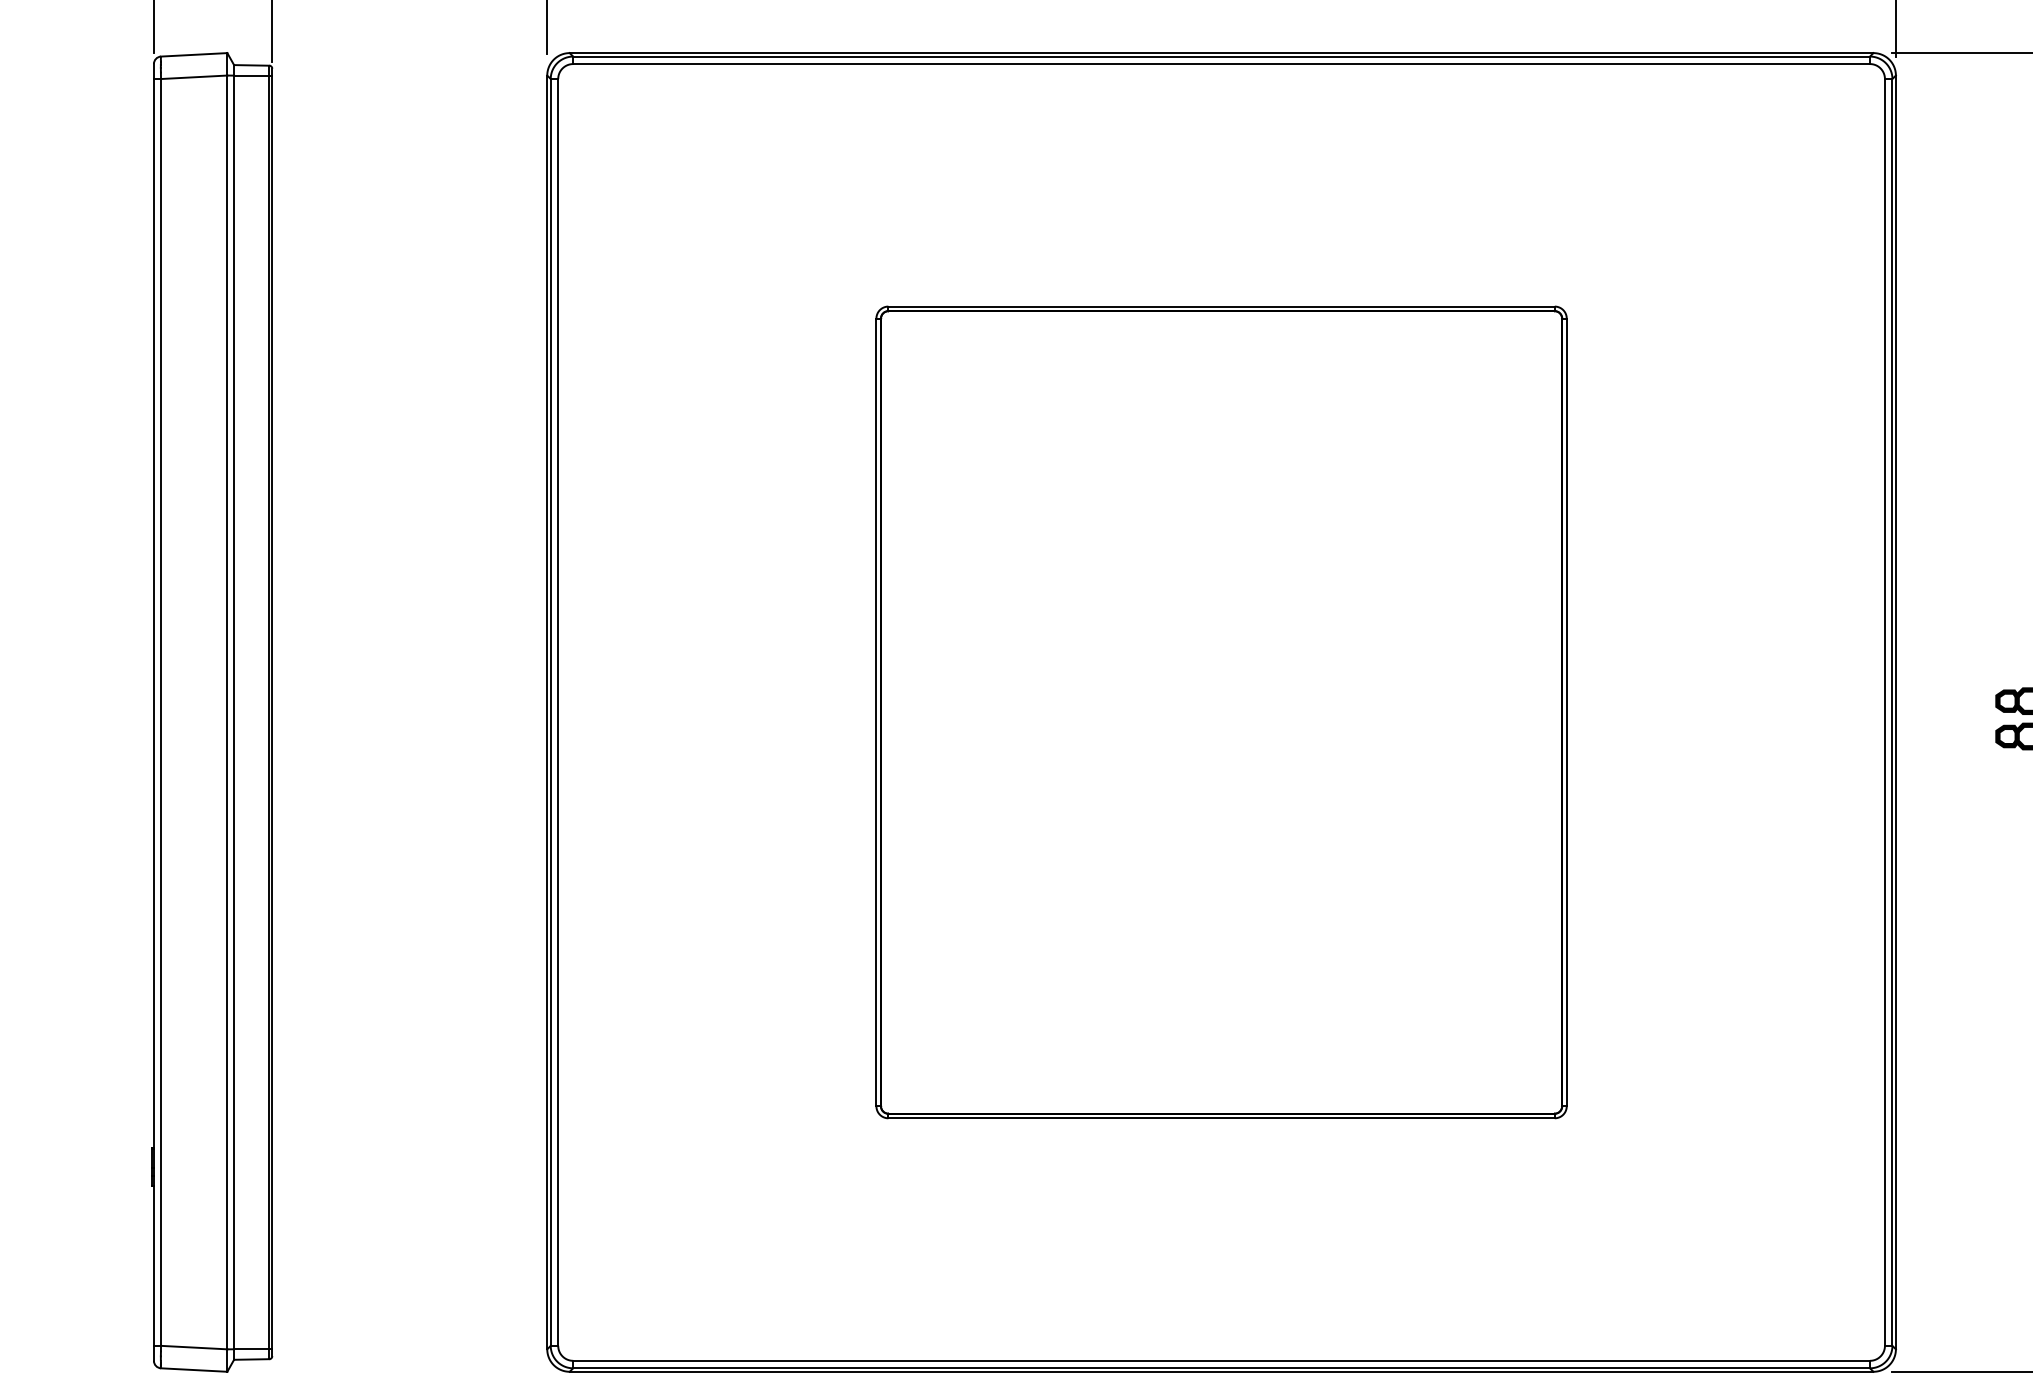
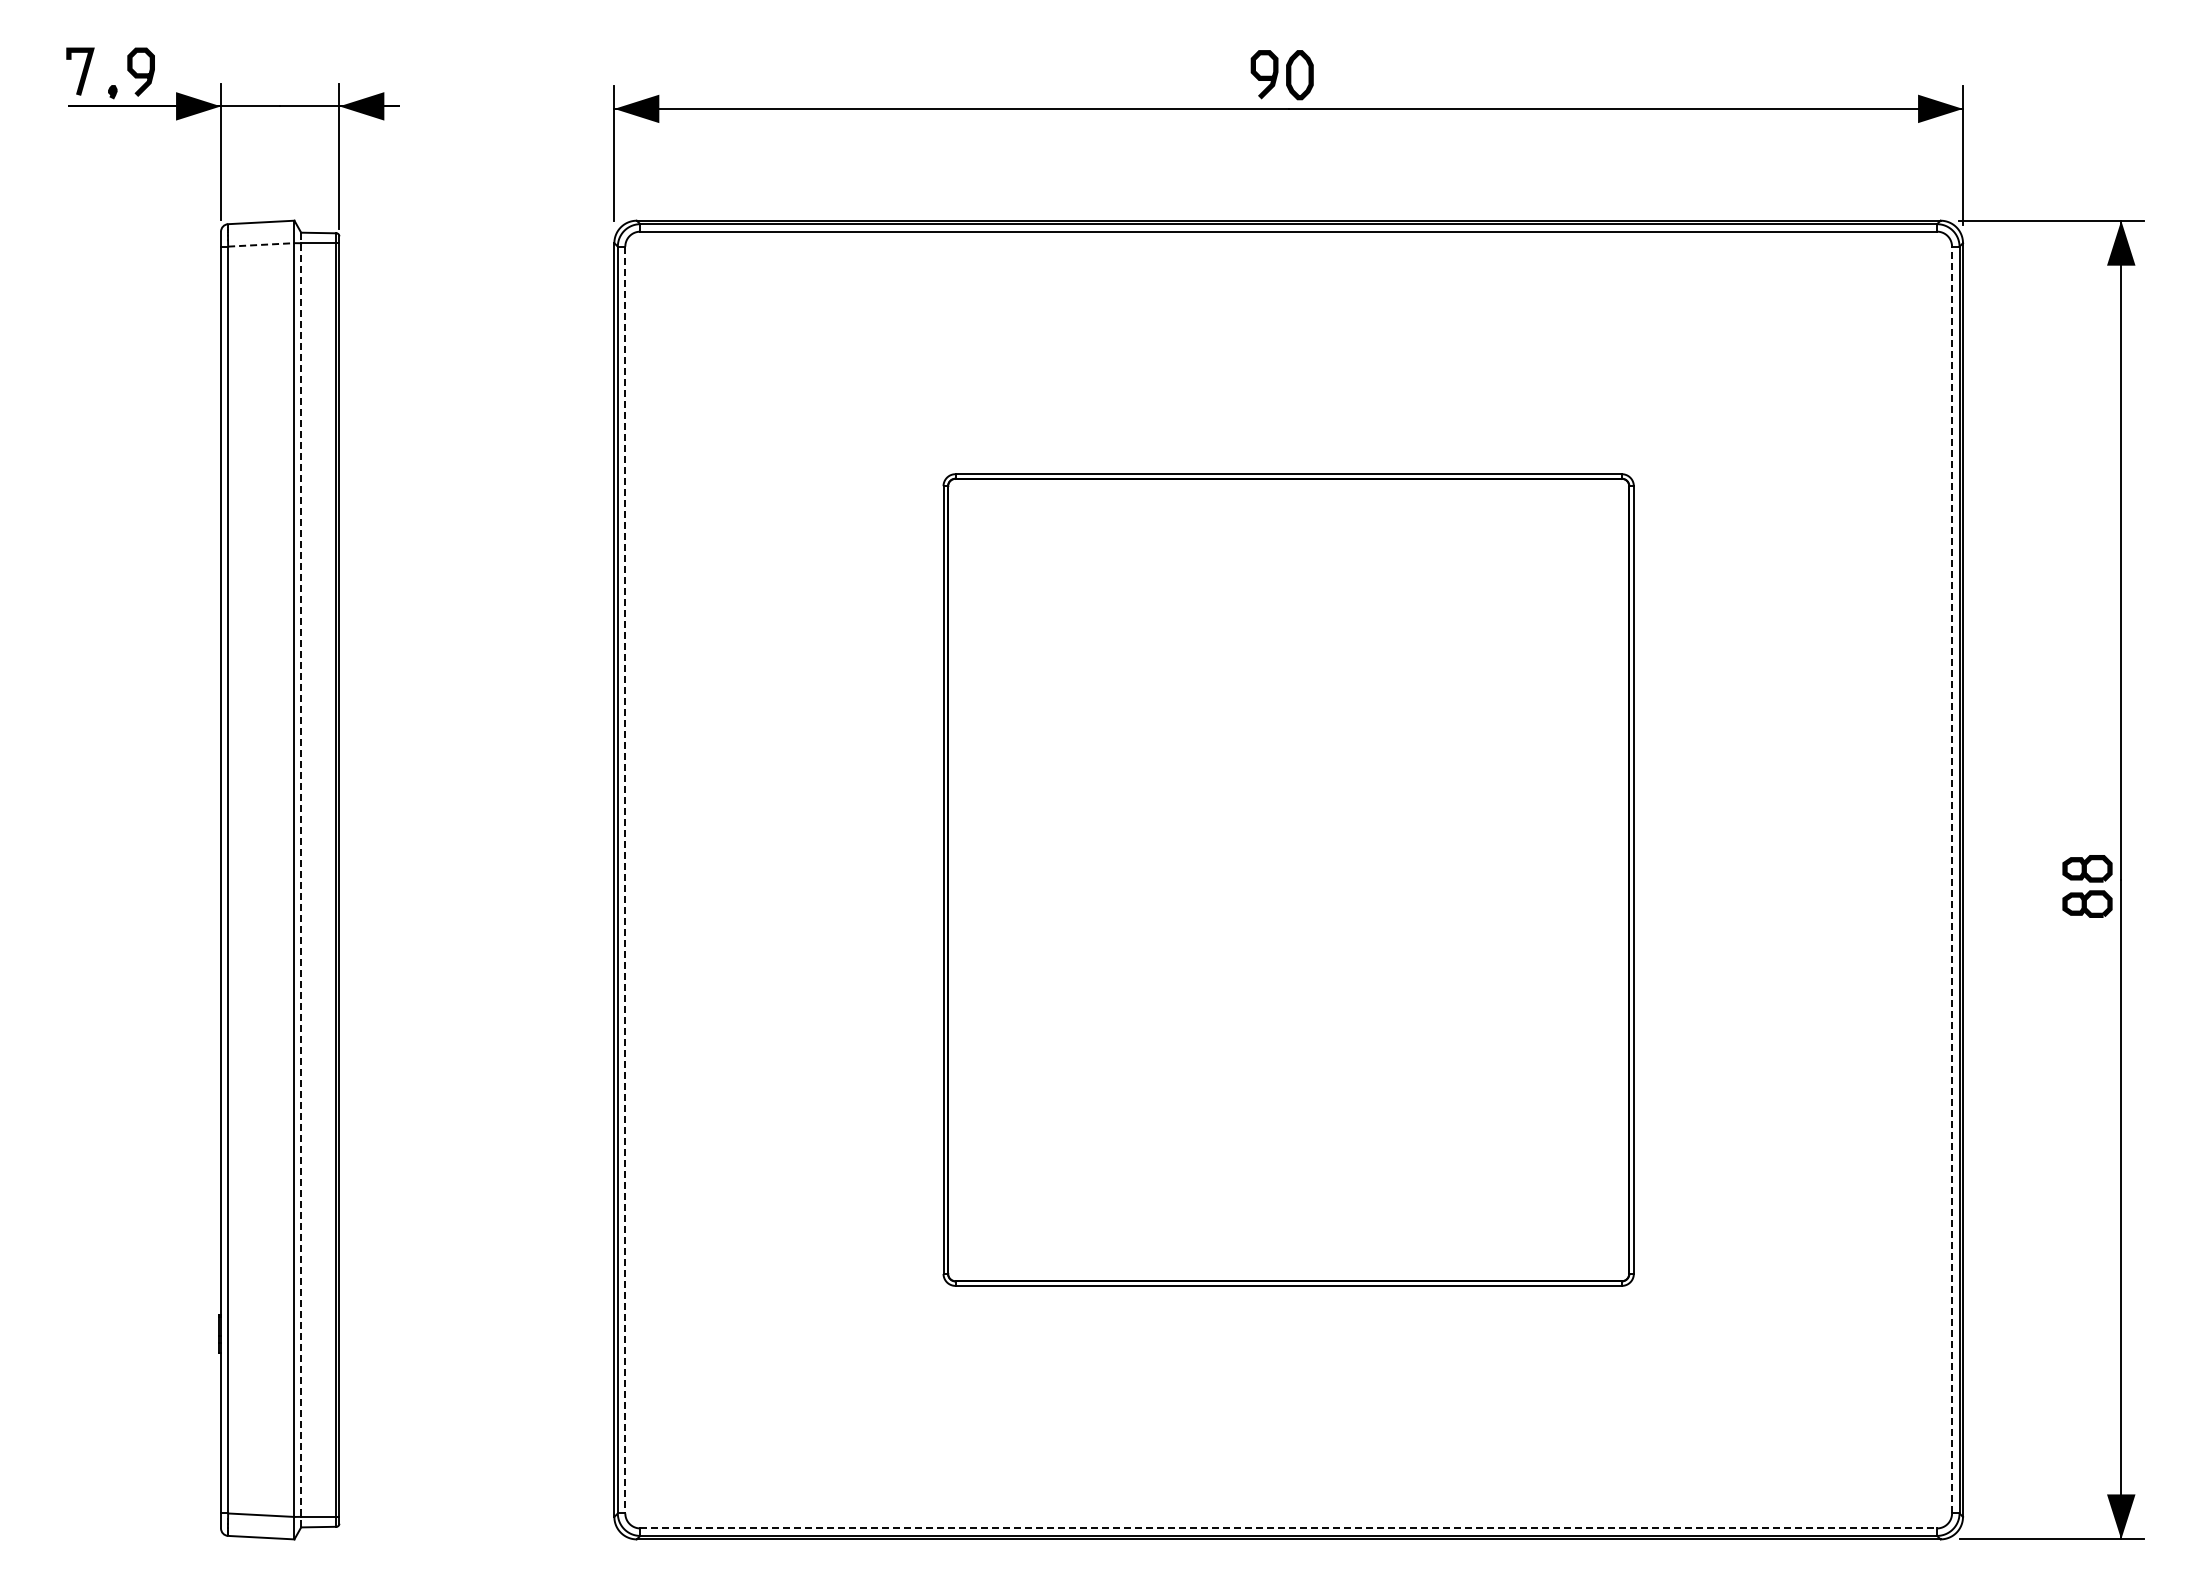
line: (194, 76) -> (261, 244), solid -> dashed
line: (234, 711) -> (301, 879), solid -> dashed
line: (1885, 711) -> (1952, 879), solid -> dashed
line: (558, 712) -> (625, 880), solid -> dashed
line: (1222, 1360) -> (1289, 1528), solid -> dashed

